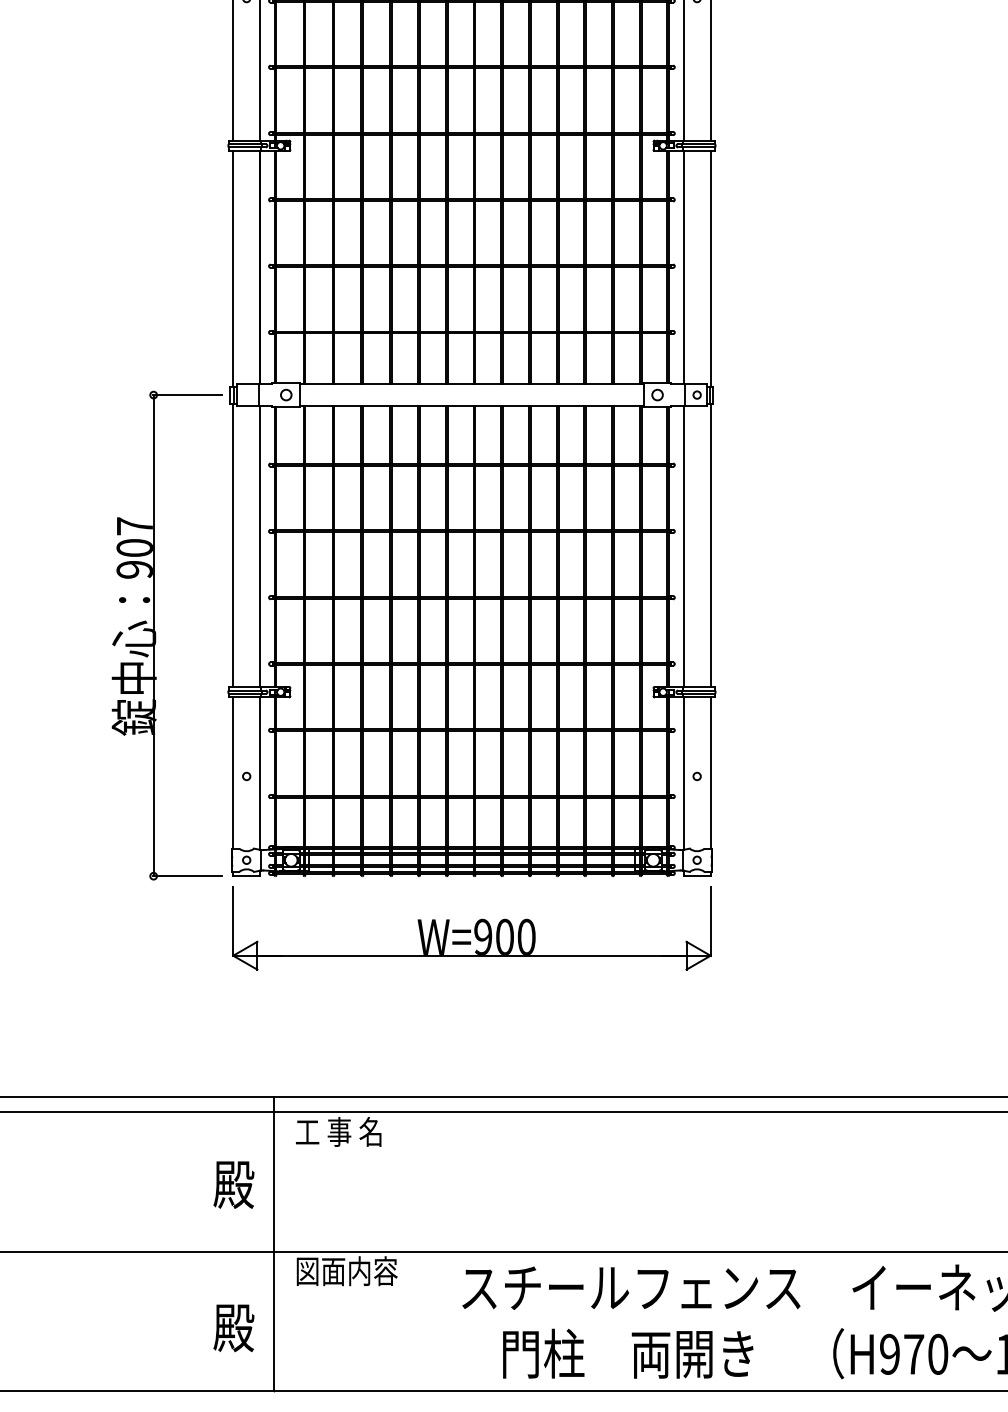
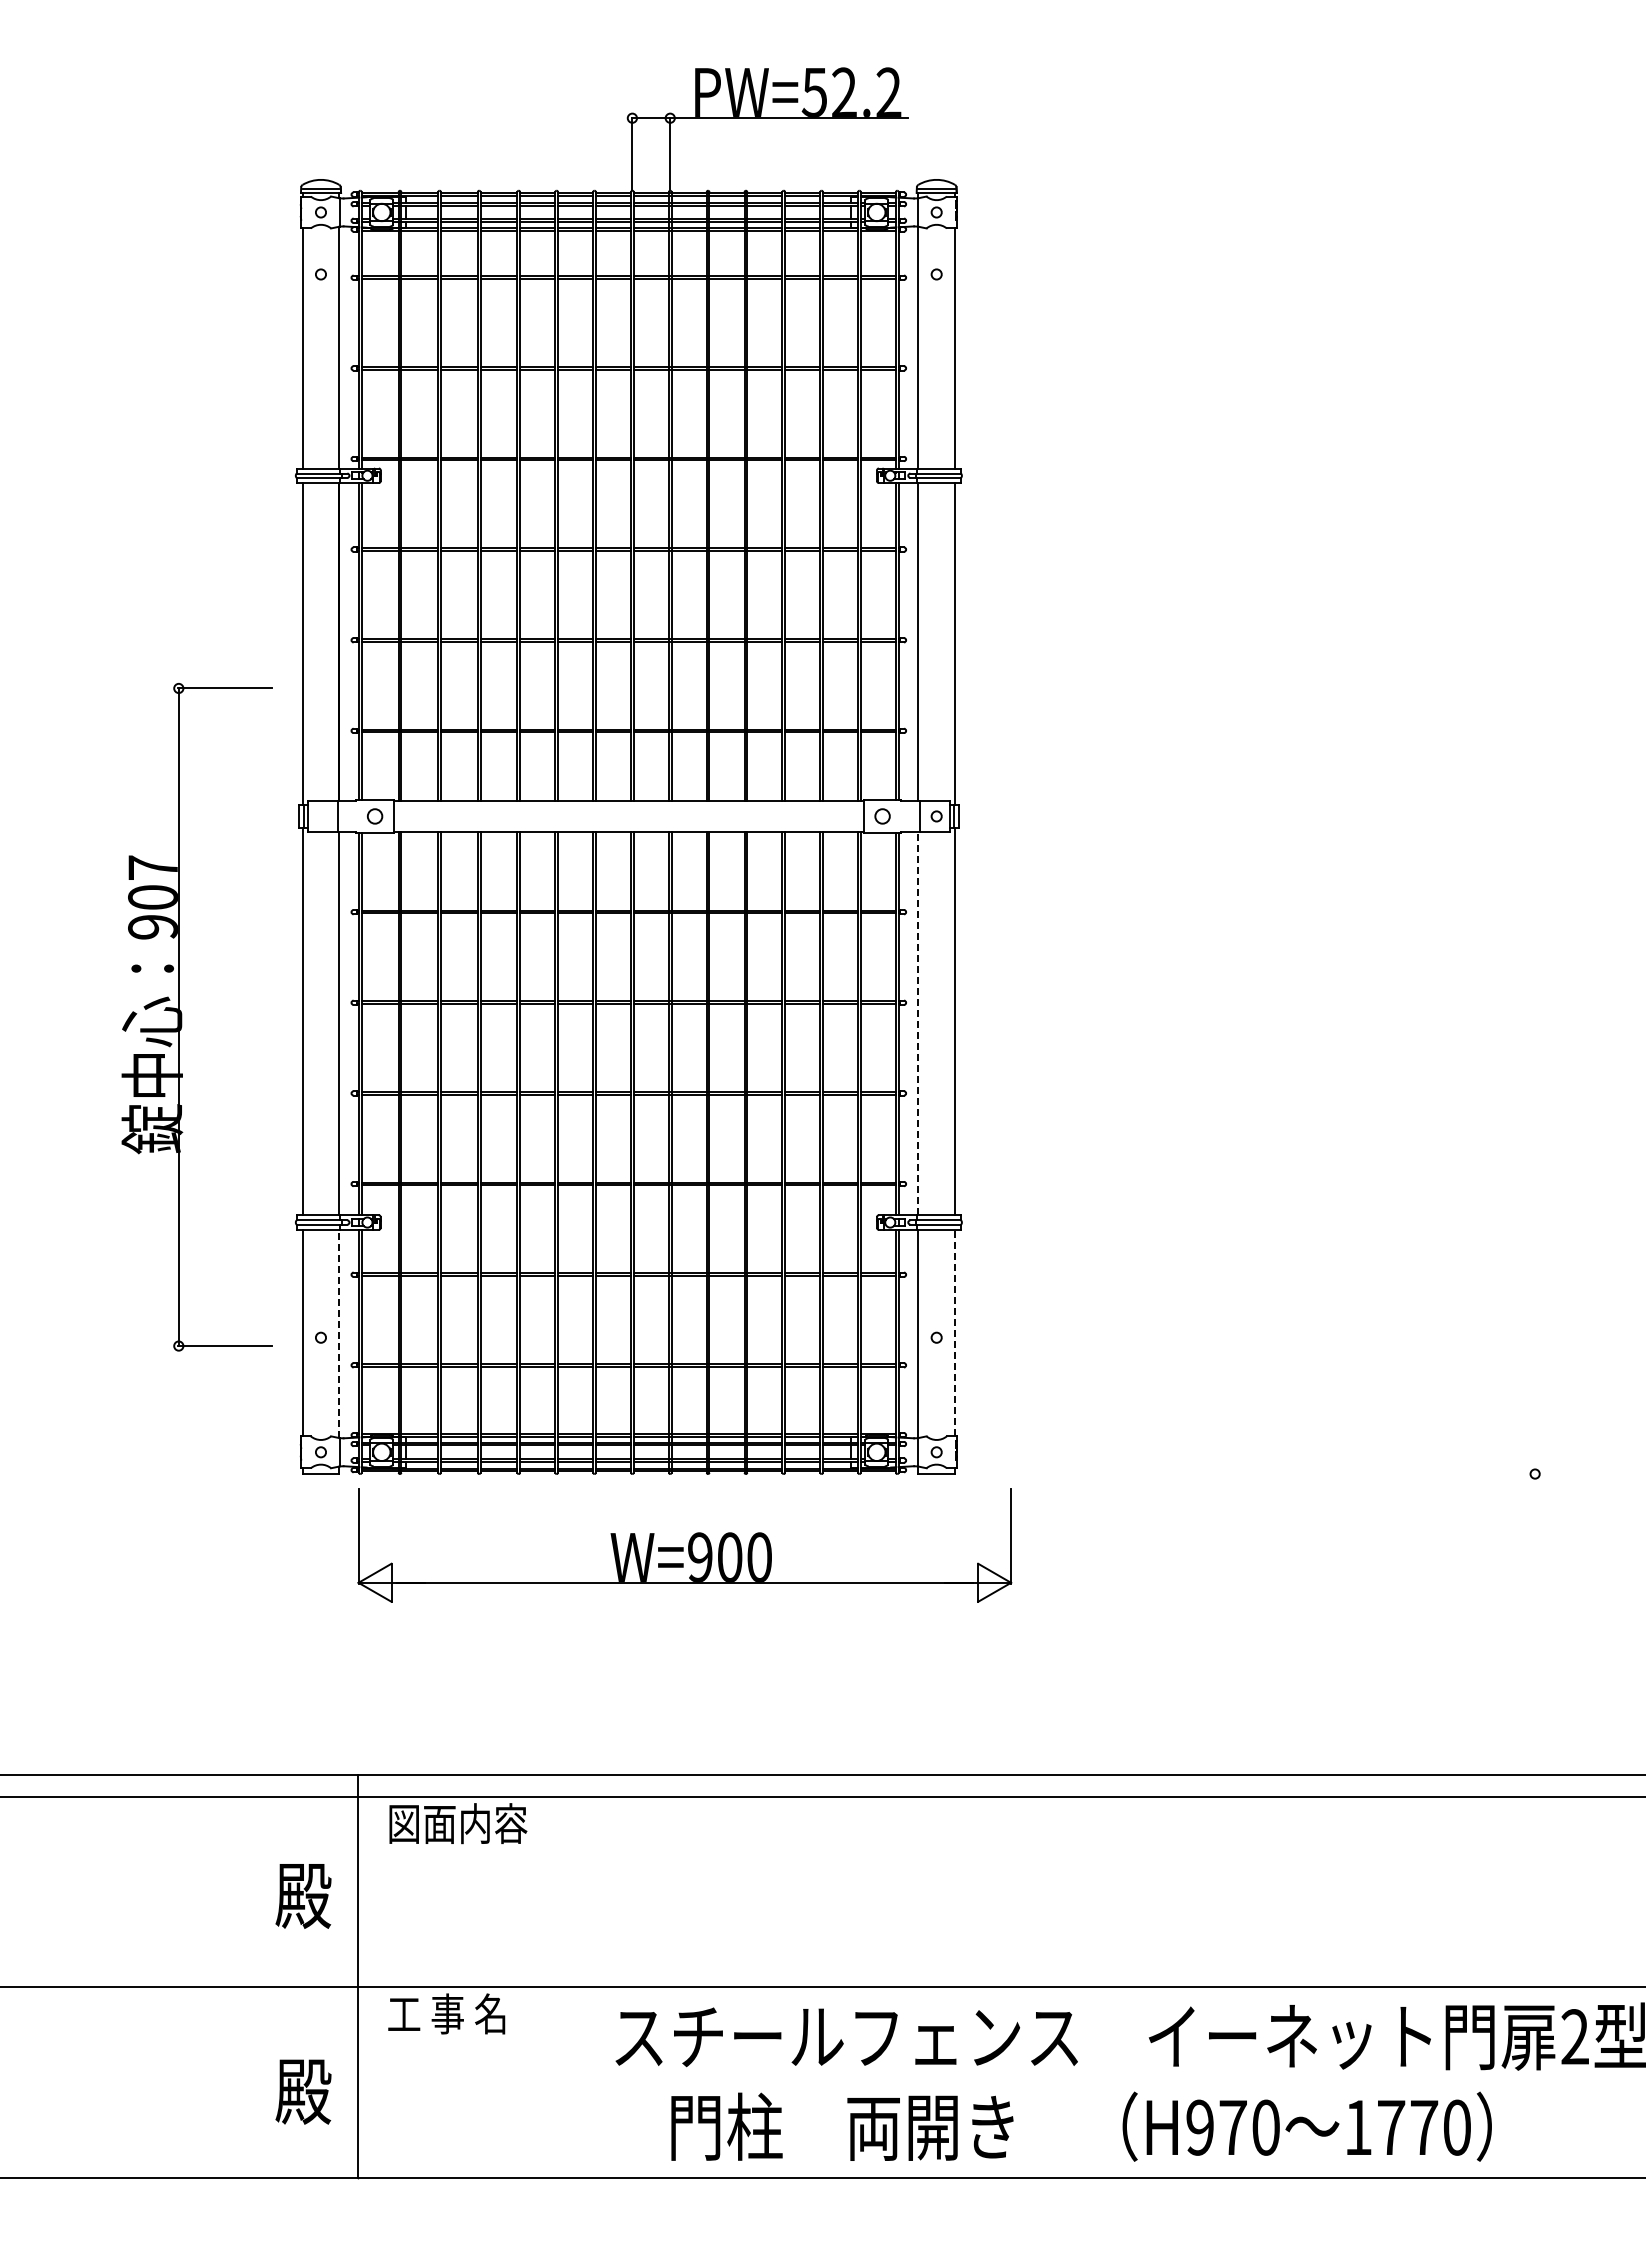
line: (683, 546) -> (918, 1023), solid -> dashed
part: (156, 635) -> (182, 1017), moved
line: (710, 772) -> (955, 1332), solid -> dashed
line: (260, 773) -> (339, 1333), solid -> dashed
part: (471, 928) -> (684, 1545), moved
text: (346, 1131) -> (457, 1823), 工 事 名 -> 図面内容
text: (346, 1270) -> (457, 2013), 図面内容 -> 工 事 名

